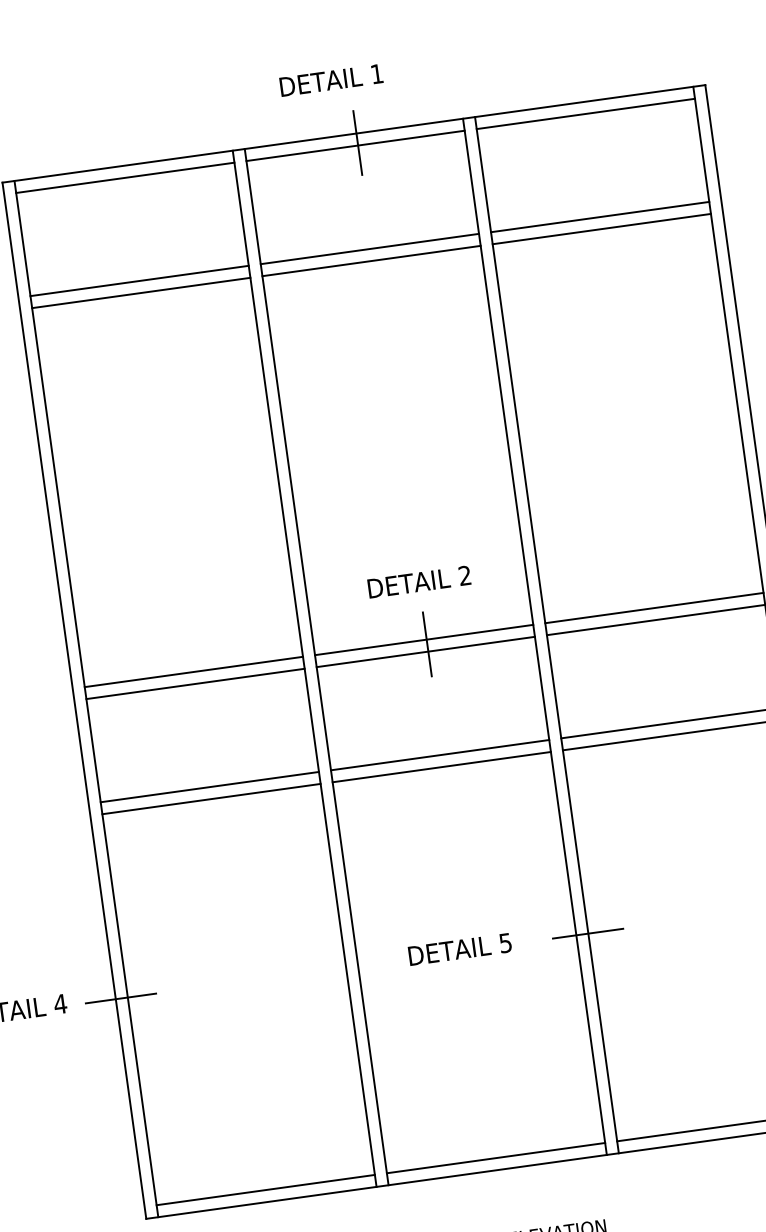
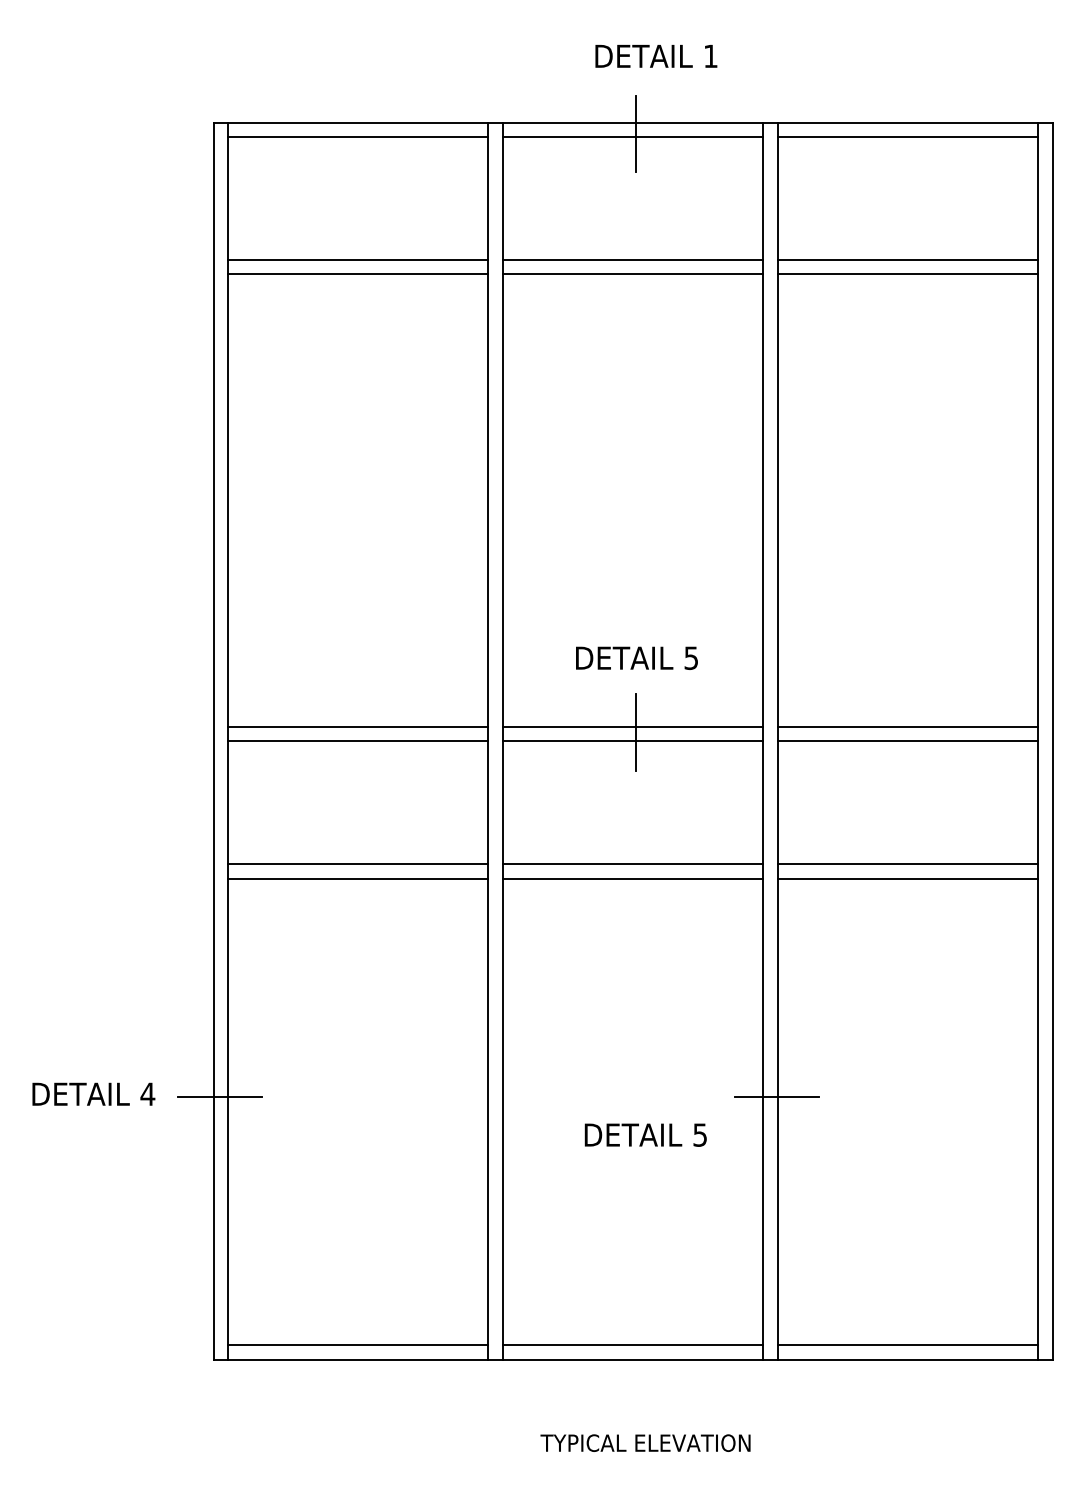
text: (331, 80) -> (656, 56), moved
text: (464, 575) -> (690, 657), 2 -> 5
text: (459, 948) -> (645, 1134), moved

